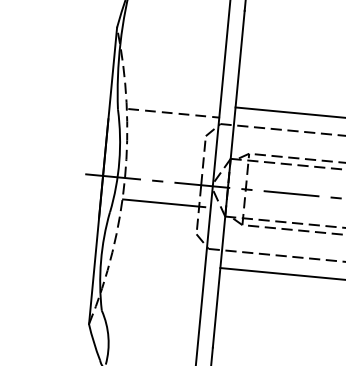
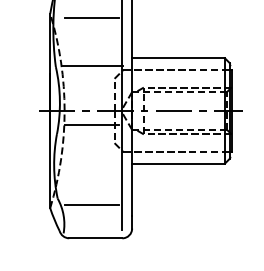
line: (179, 40) -> (91, 18), added
line: (175, 112) -> (93, 65), dashed -> solid
line: (152, 326) -> (91, 205), added

